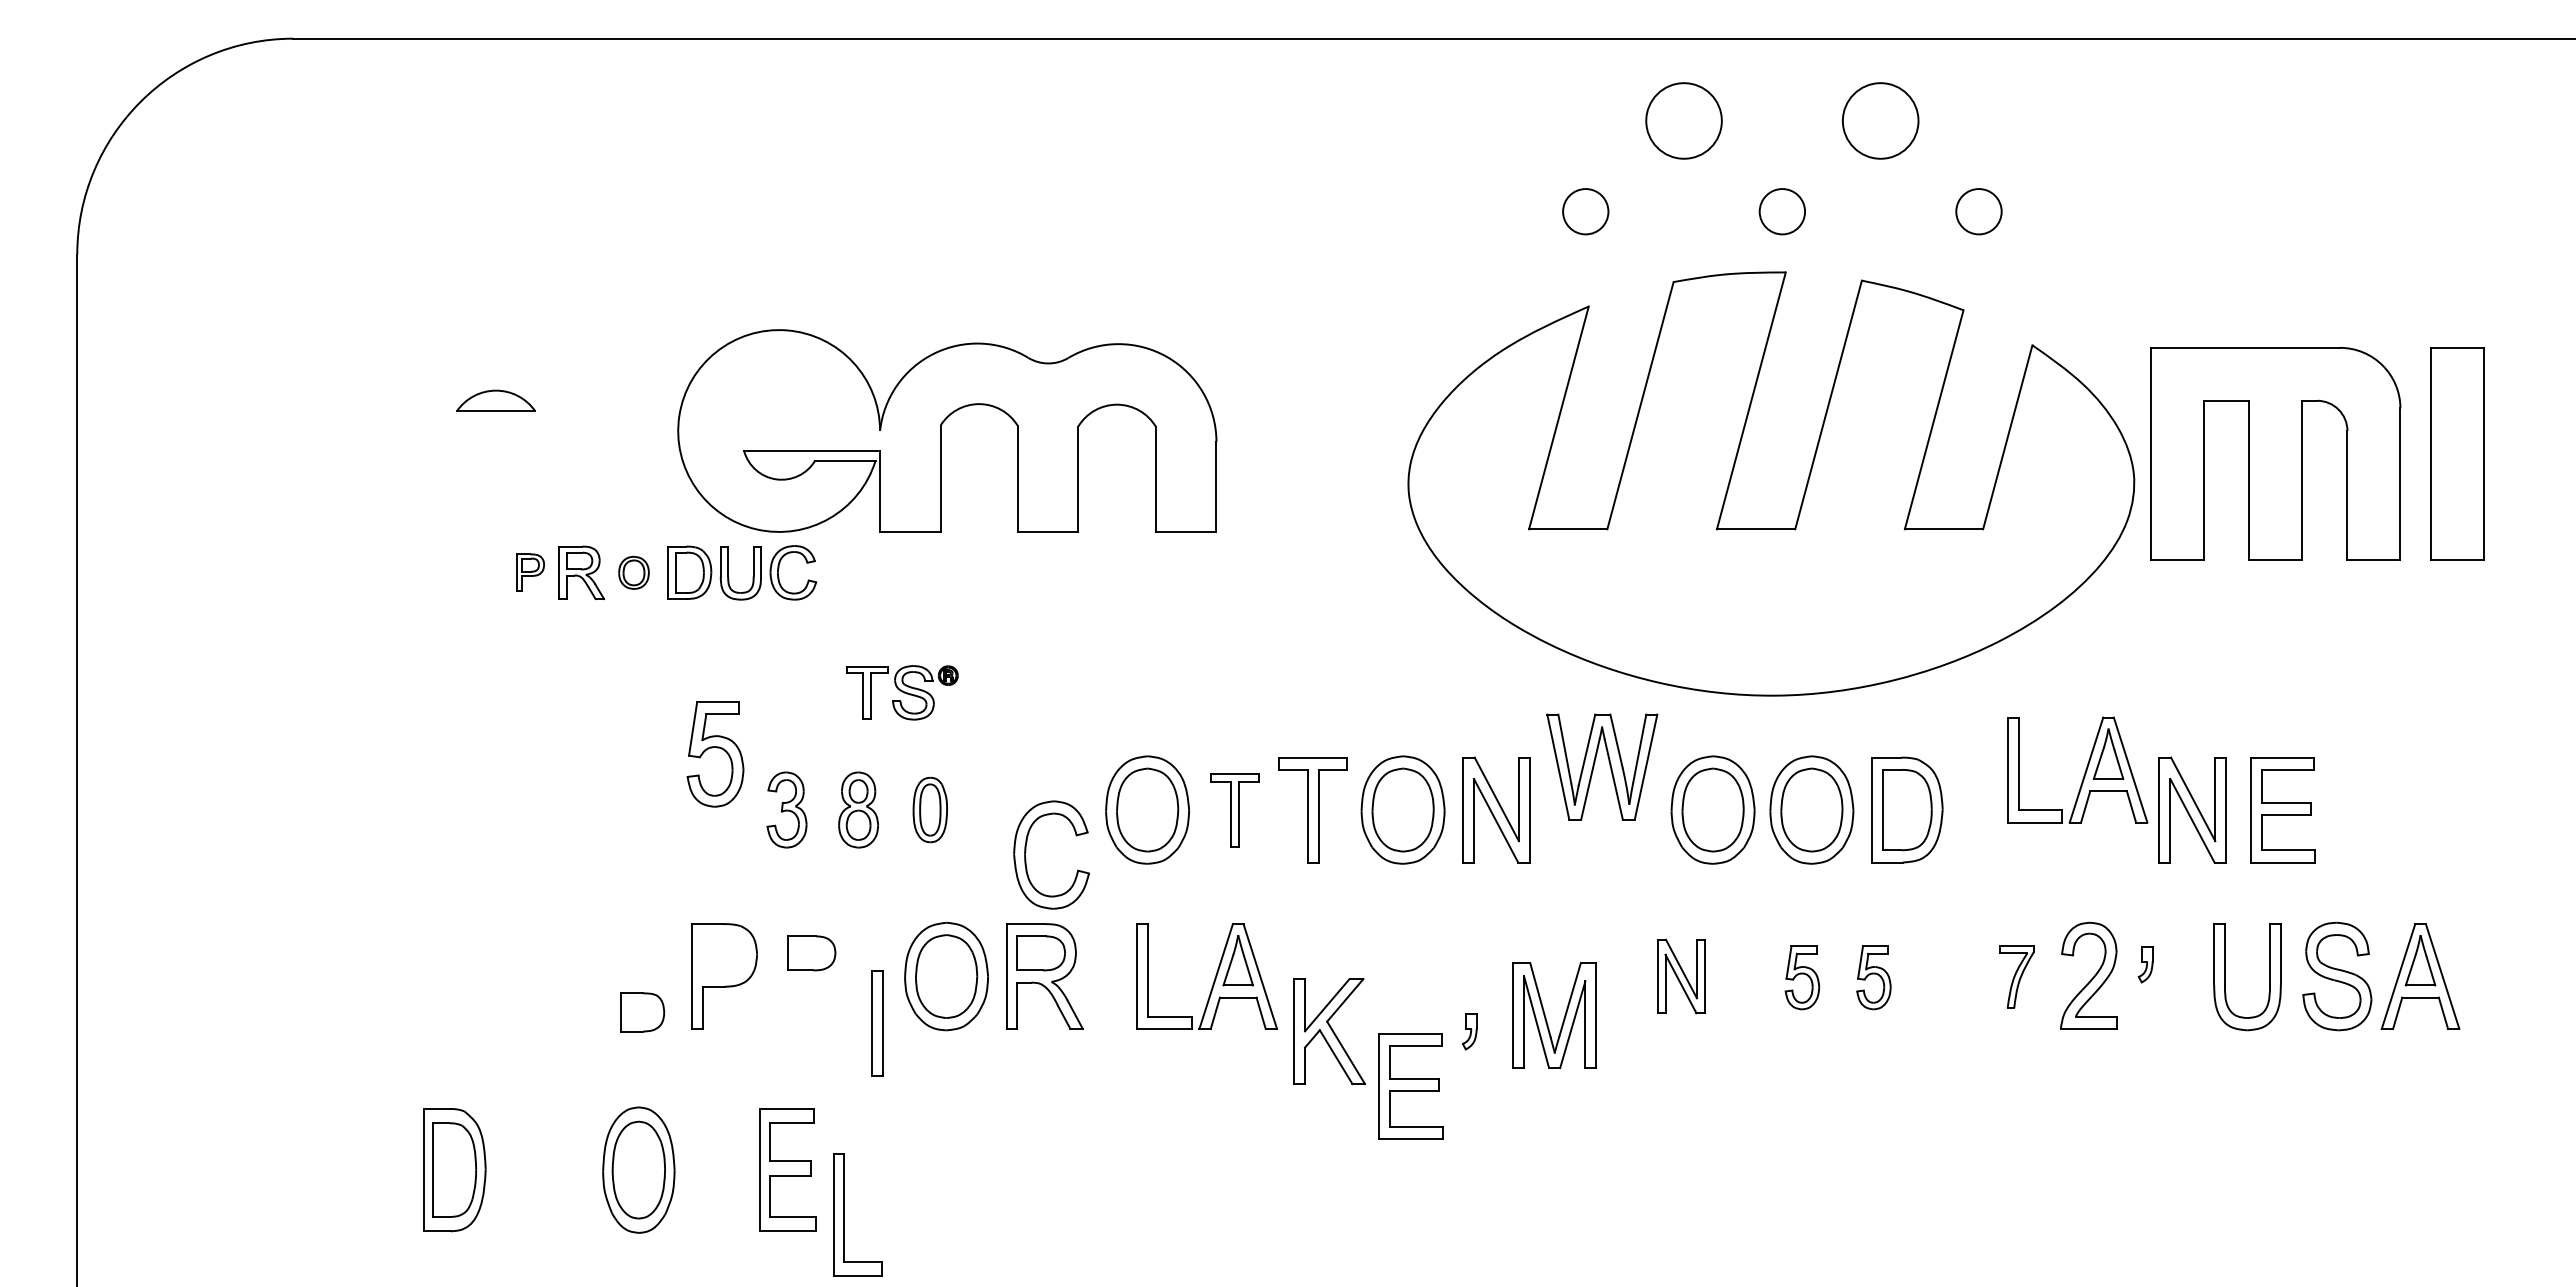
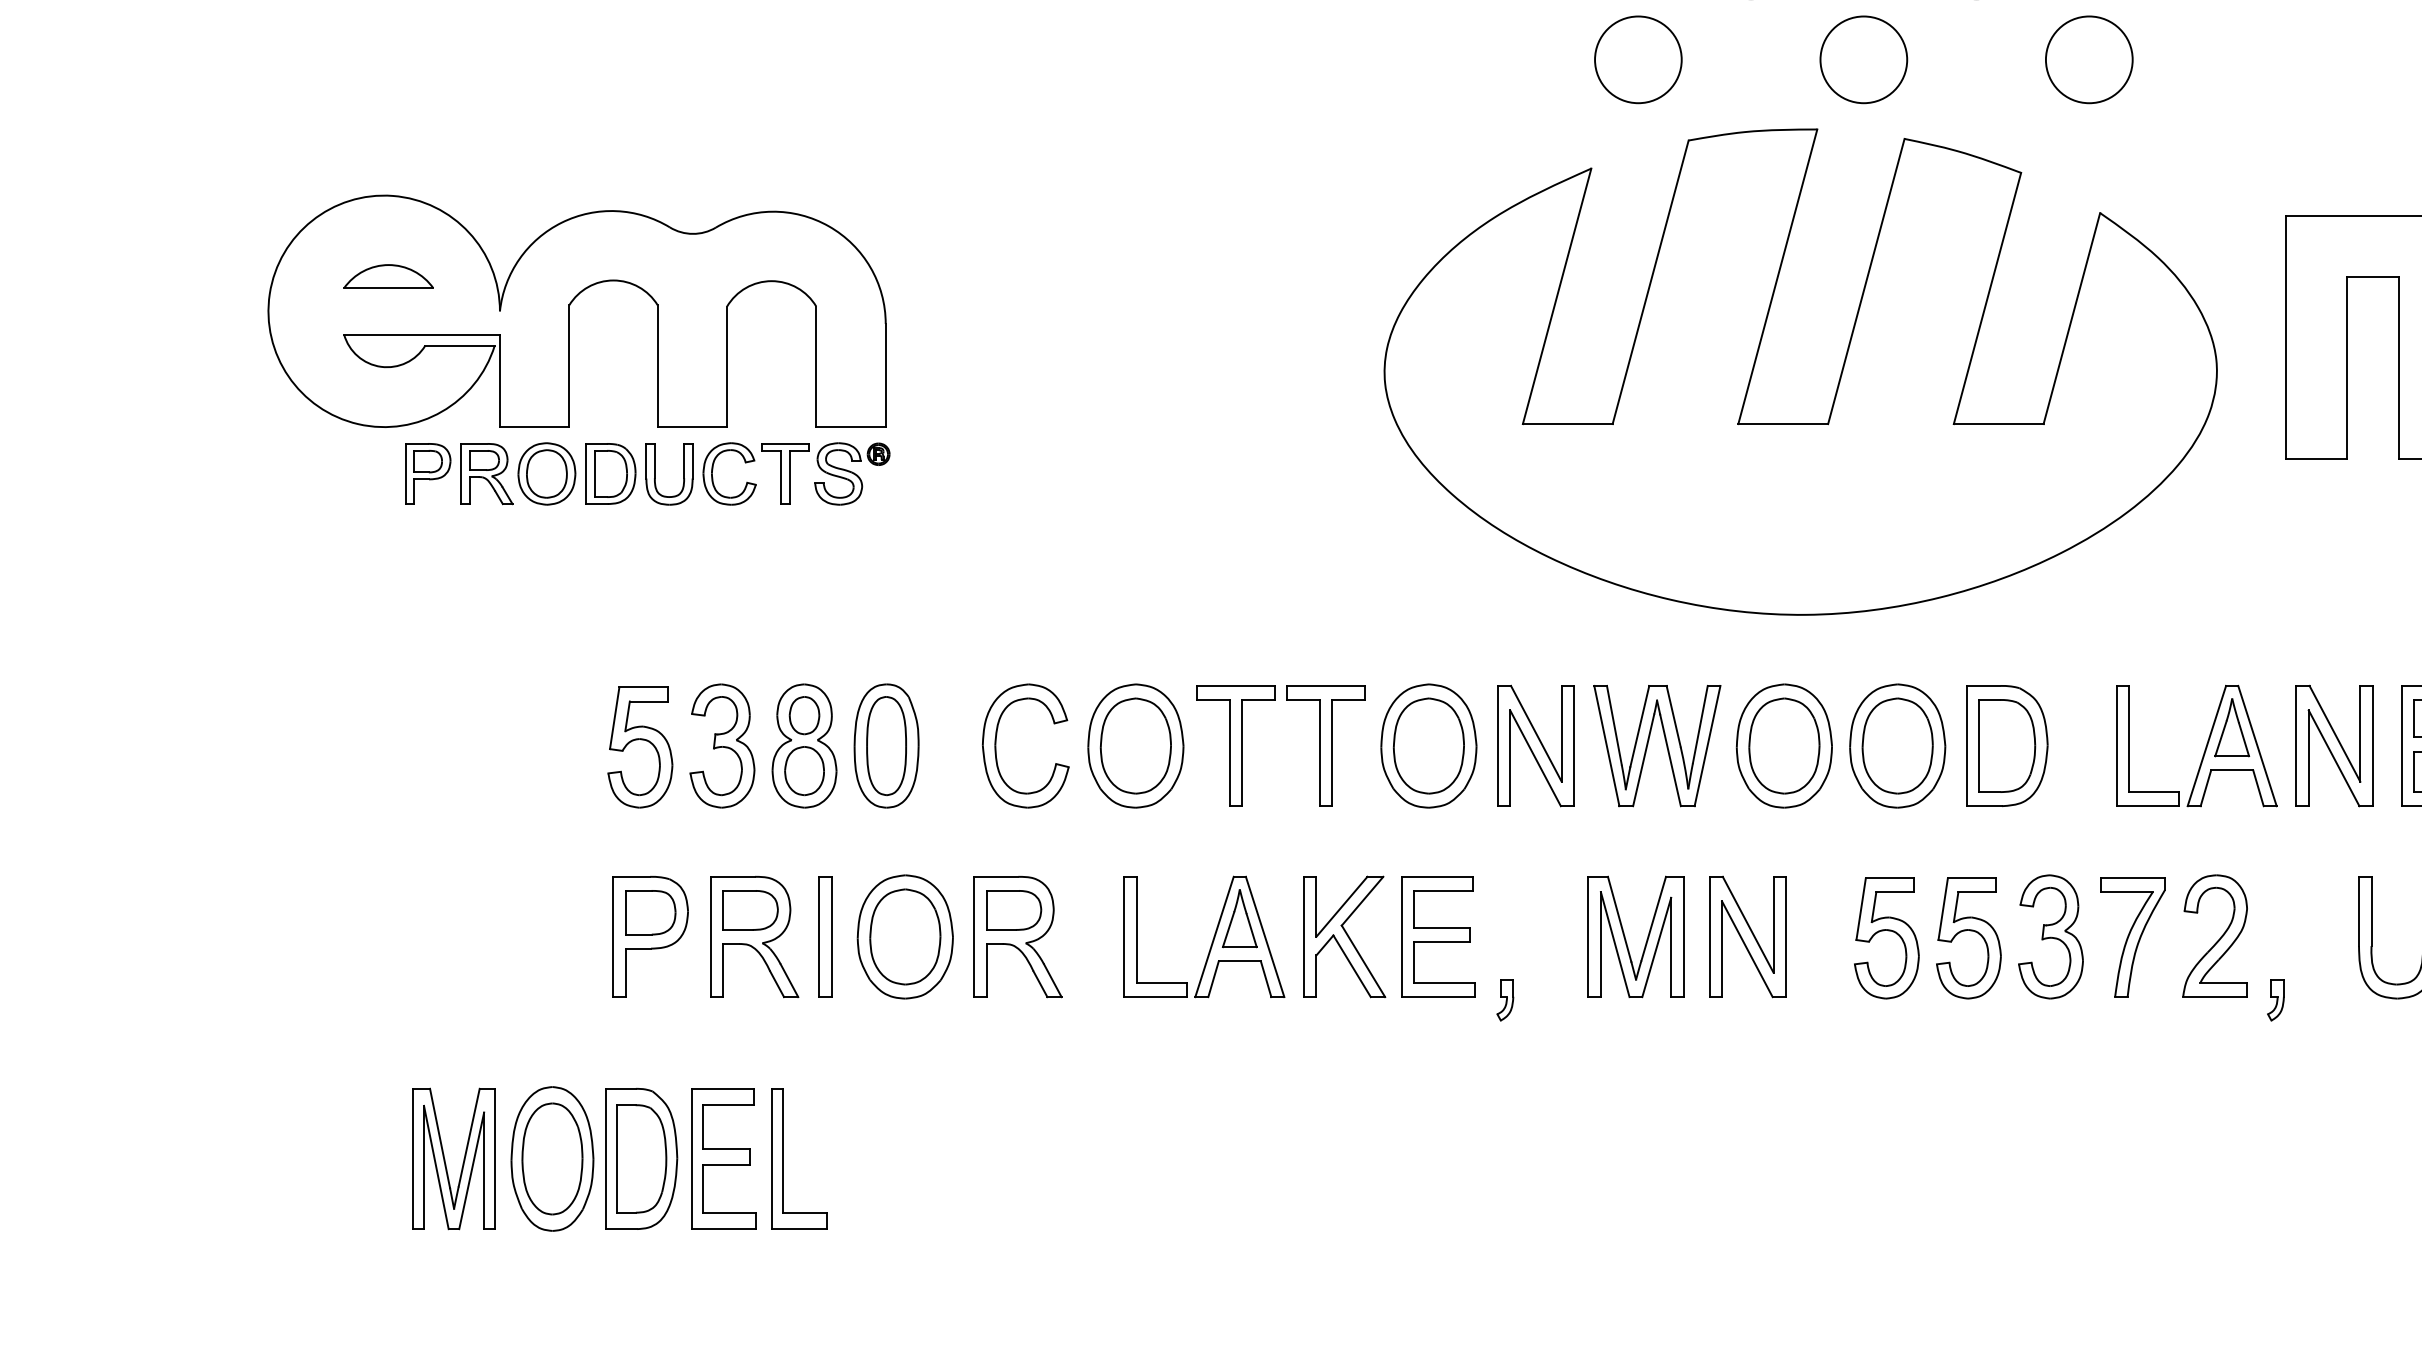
circle: (1585, 211) -> (1638, 59), size x1.67
circle: (1782, 211) -> (1863, 59), size x1.67
circle: (1978, 211) -> (2088, 59), size x1.67
part: (947, 430) -> (577, 310), moved
part: (1803, 493) -> (1837, 383), moved
part: (530, 572) -> (428, 473), size x1.43
part: (633, 572) -> (546, 473), size x1.67
part: (902, 692) -> (826, 473), moved
part: (716, 748) -> (641, 740), moved
part: (1609, 766) -> (1665, 745), moved
part: (2084, 772) -> (2204, 748), moved
part: (786, 809) -> (721, 745), size x1.43
part: (858, 809) -> (804, 745), size x1.43
part: (930, 809) -> (886, 745), size x1.67
part: (1234, 810) -> (1235, 746), size x1.43
part: (1026, 851) -> (997, 741), moved
part: (2145, 964) -> (2275, 999), moved
part: (815, 976) -> (755, 936), added
part: (1681, 976) -> (1748, 936), size x1.43
part: (1945, 976) -> (2050, 936), added
part: (2016, 976) -> (2132, 936), size x1.67
part: (1802, 977) -> (1886, 938), size x1.67
part: (1873, 977) -> (1968, 938), size x1.67
part: (642, 1012) -> (650, 912), moved
part: (1546, 1017) -> (1626, 939), moved
part: (877, 1023) -> (826, 936), moved
part: (1329, 1031) -> (1344, 936), moved
part: (1410, 1086) -> (1437, 936), moved
part: (454, 1170) -> (641, 1159), moved
part: (545, 1170) -> (445, 1159), added
part: (844, 1214) -> (783, 1158), moved

